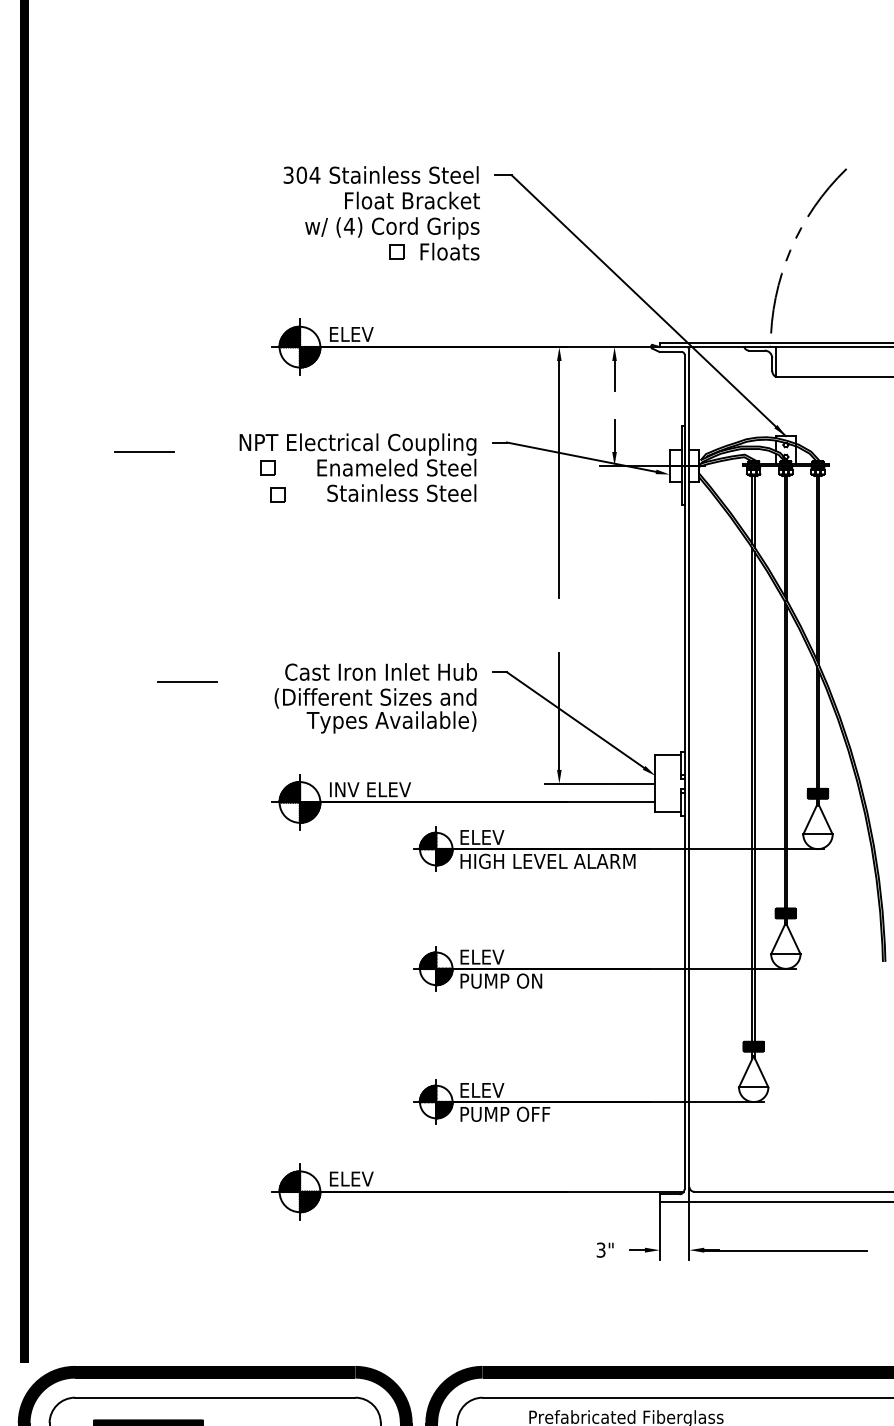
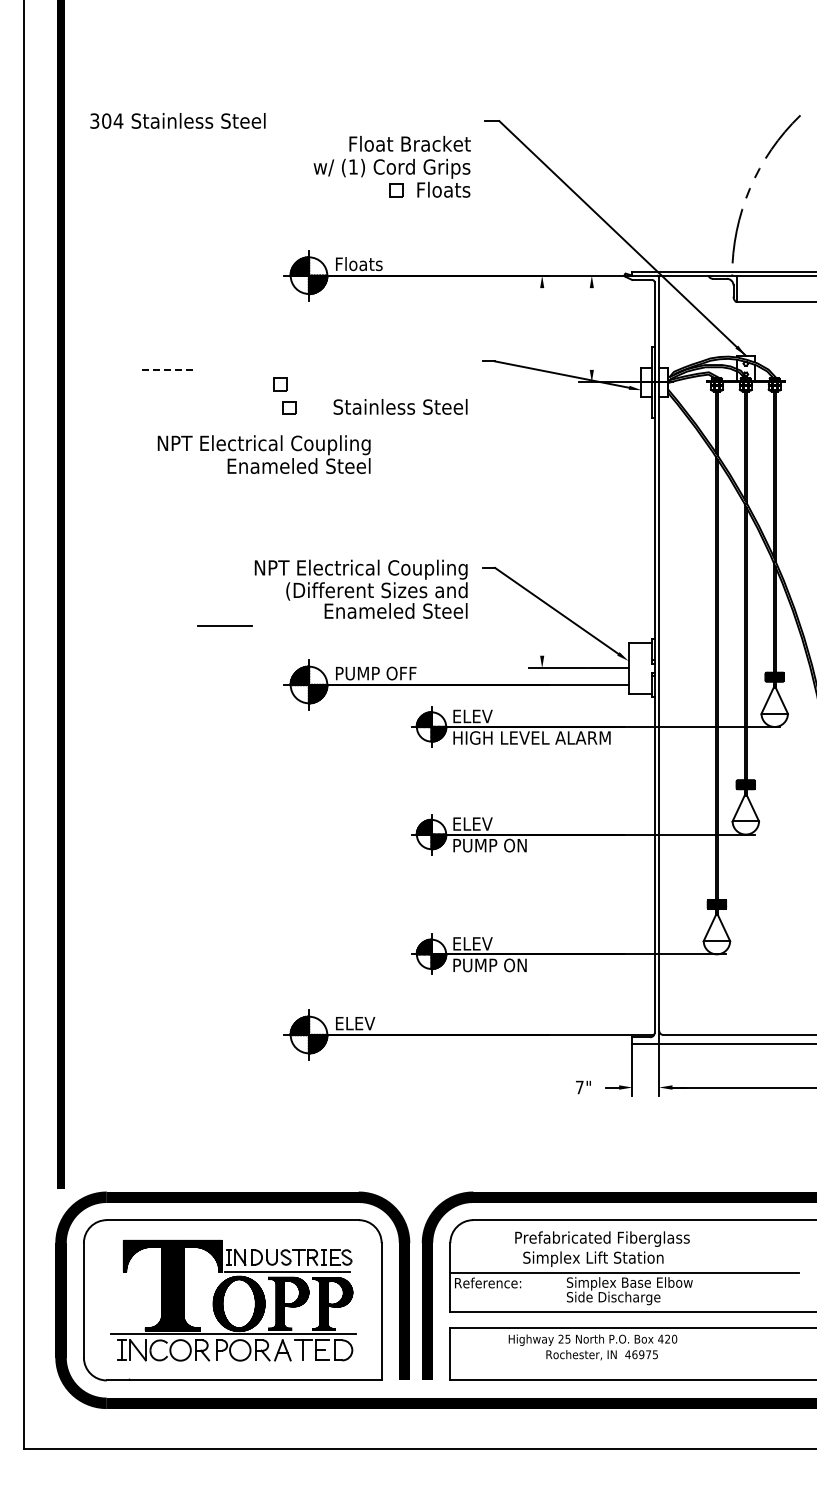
text: (380, 174) -> (177, 120), moved
text: (349, 225) -> (353, 166), (4) -> (1)
text: (356, 334) -> (359, 264), ELEV -> Floats
line: (614, 375) -> (591, 301), removed
line: (614, 435) -> (591, 355), removed
line: (144, 451) -> (169, 369), solid -> dashed
text: (357, 454) -> (263, 454), moved
line: (559, 479) -> (542, 394), removed
text: (358, 673) -> (361, 569), Cast Iron Inlet Hub -> NPT Electrical Coupling
line: (187, 681) -> (224, 625), moved
line: (559, 710) -> (542, 602), removed
text: (391, 721) -> (391, 612), Types Available) -> Enameled Steel
text: (375, 789) -> (376, 673), INV ELEV -> PUMP OFF
text: (541, 1113) -> (526, 964), PUMP OFF -> PUMP ON
text: (600, 1250) -> (579, 1087), 3" -> 7"

